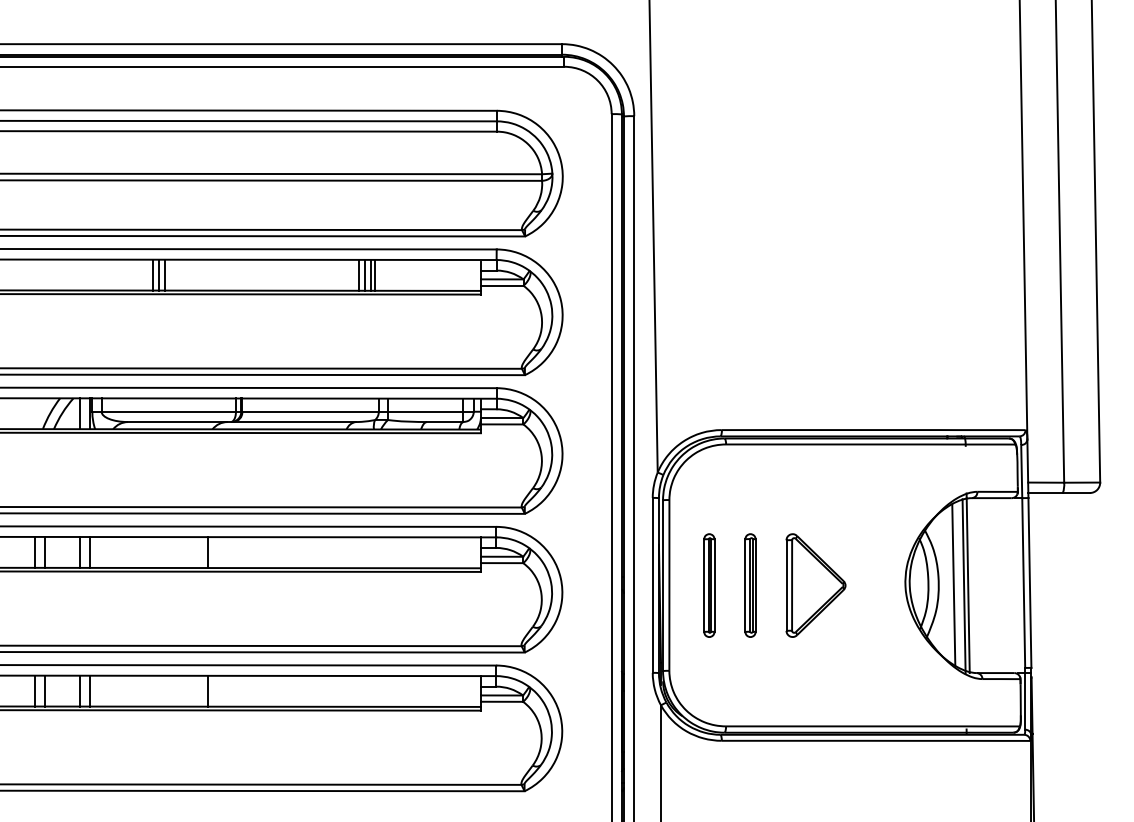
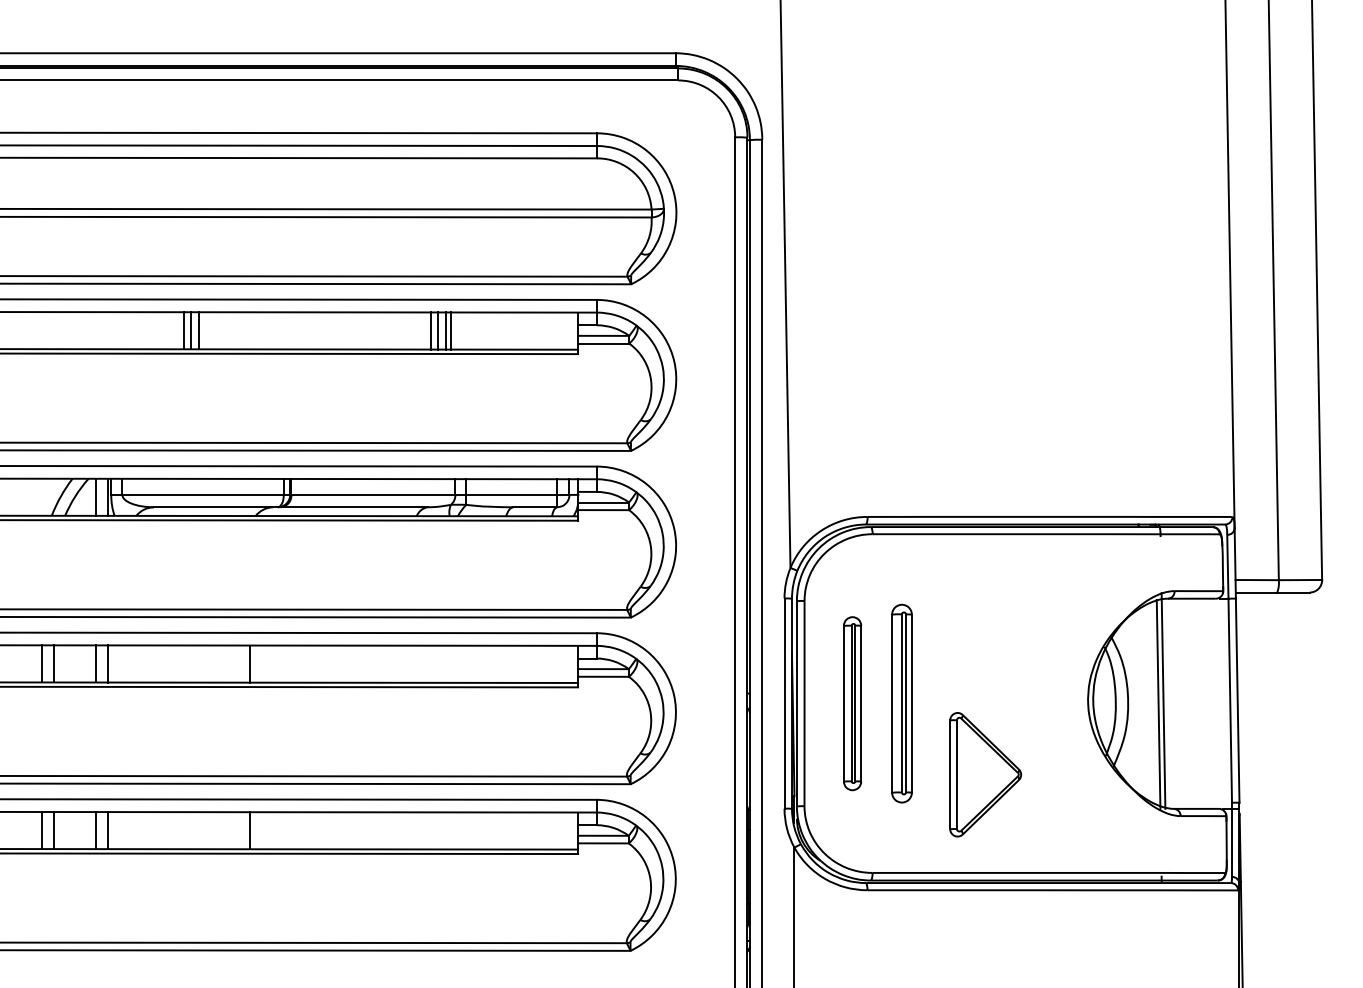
line: (954, 584) -> (1146, 702), removed
part: (709, 585) -> (852, 703), size x1.4
part: (750, 585) -> (901, 703), size x1.6
part: (815, 585) -> (985, 774), moved

